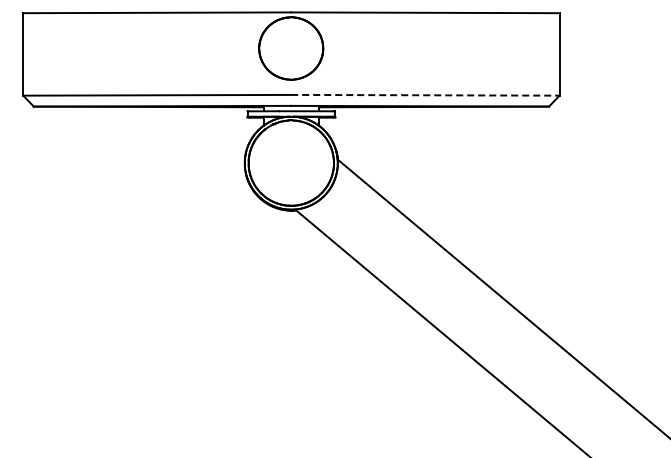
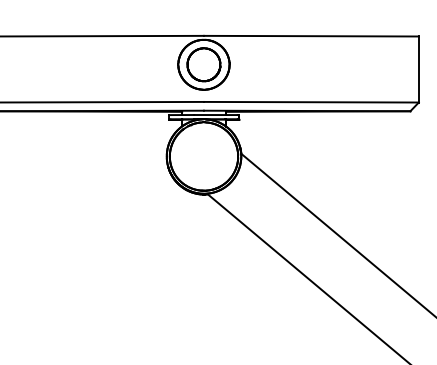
part: (290, 48) -> (203, 64), added
line: (425, 95) -> (311, 102), dashed -> solid

